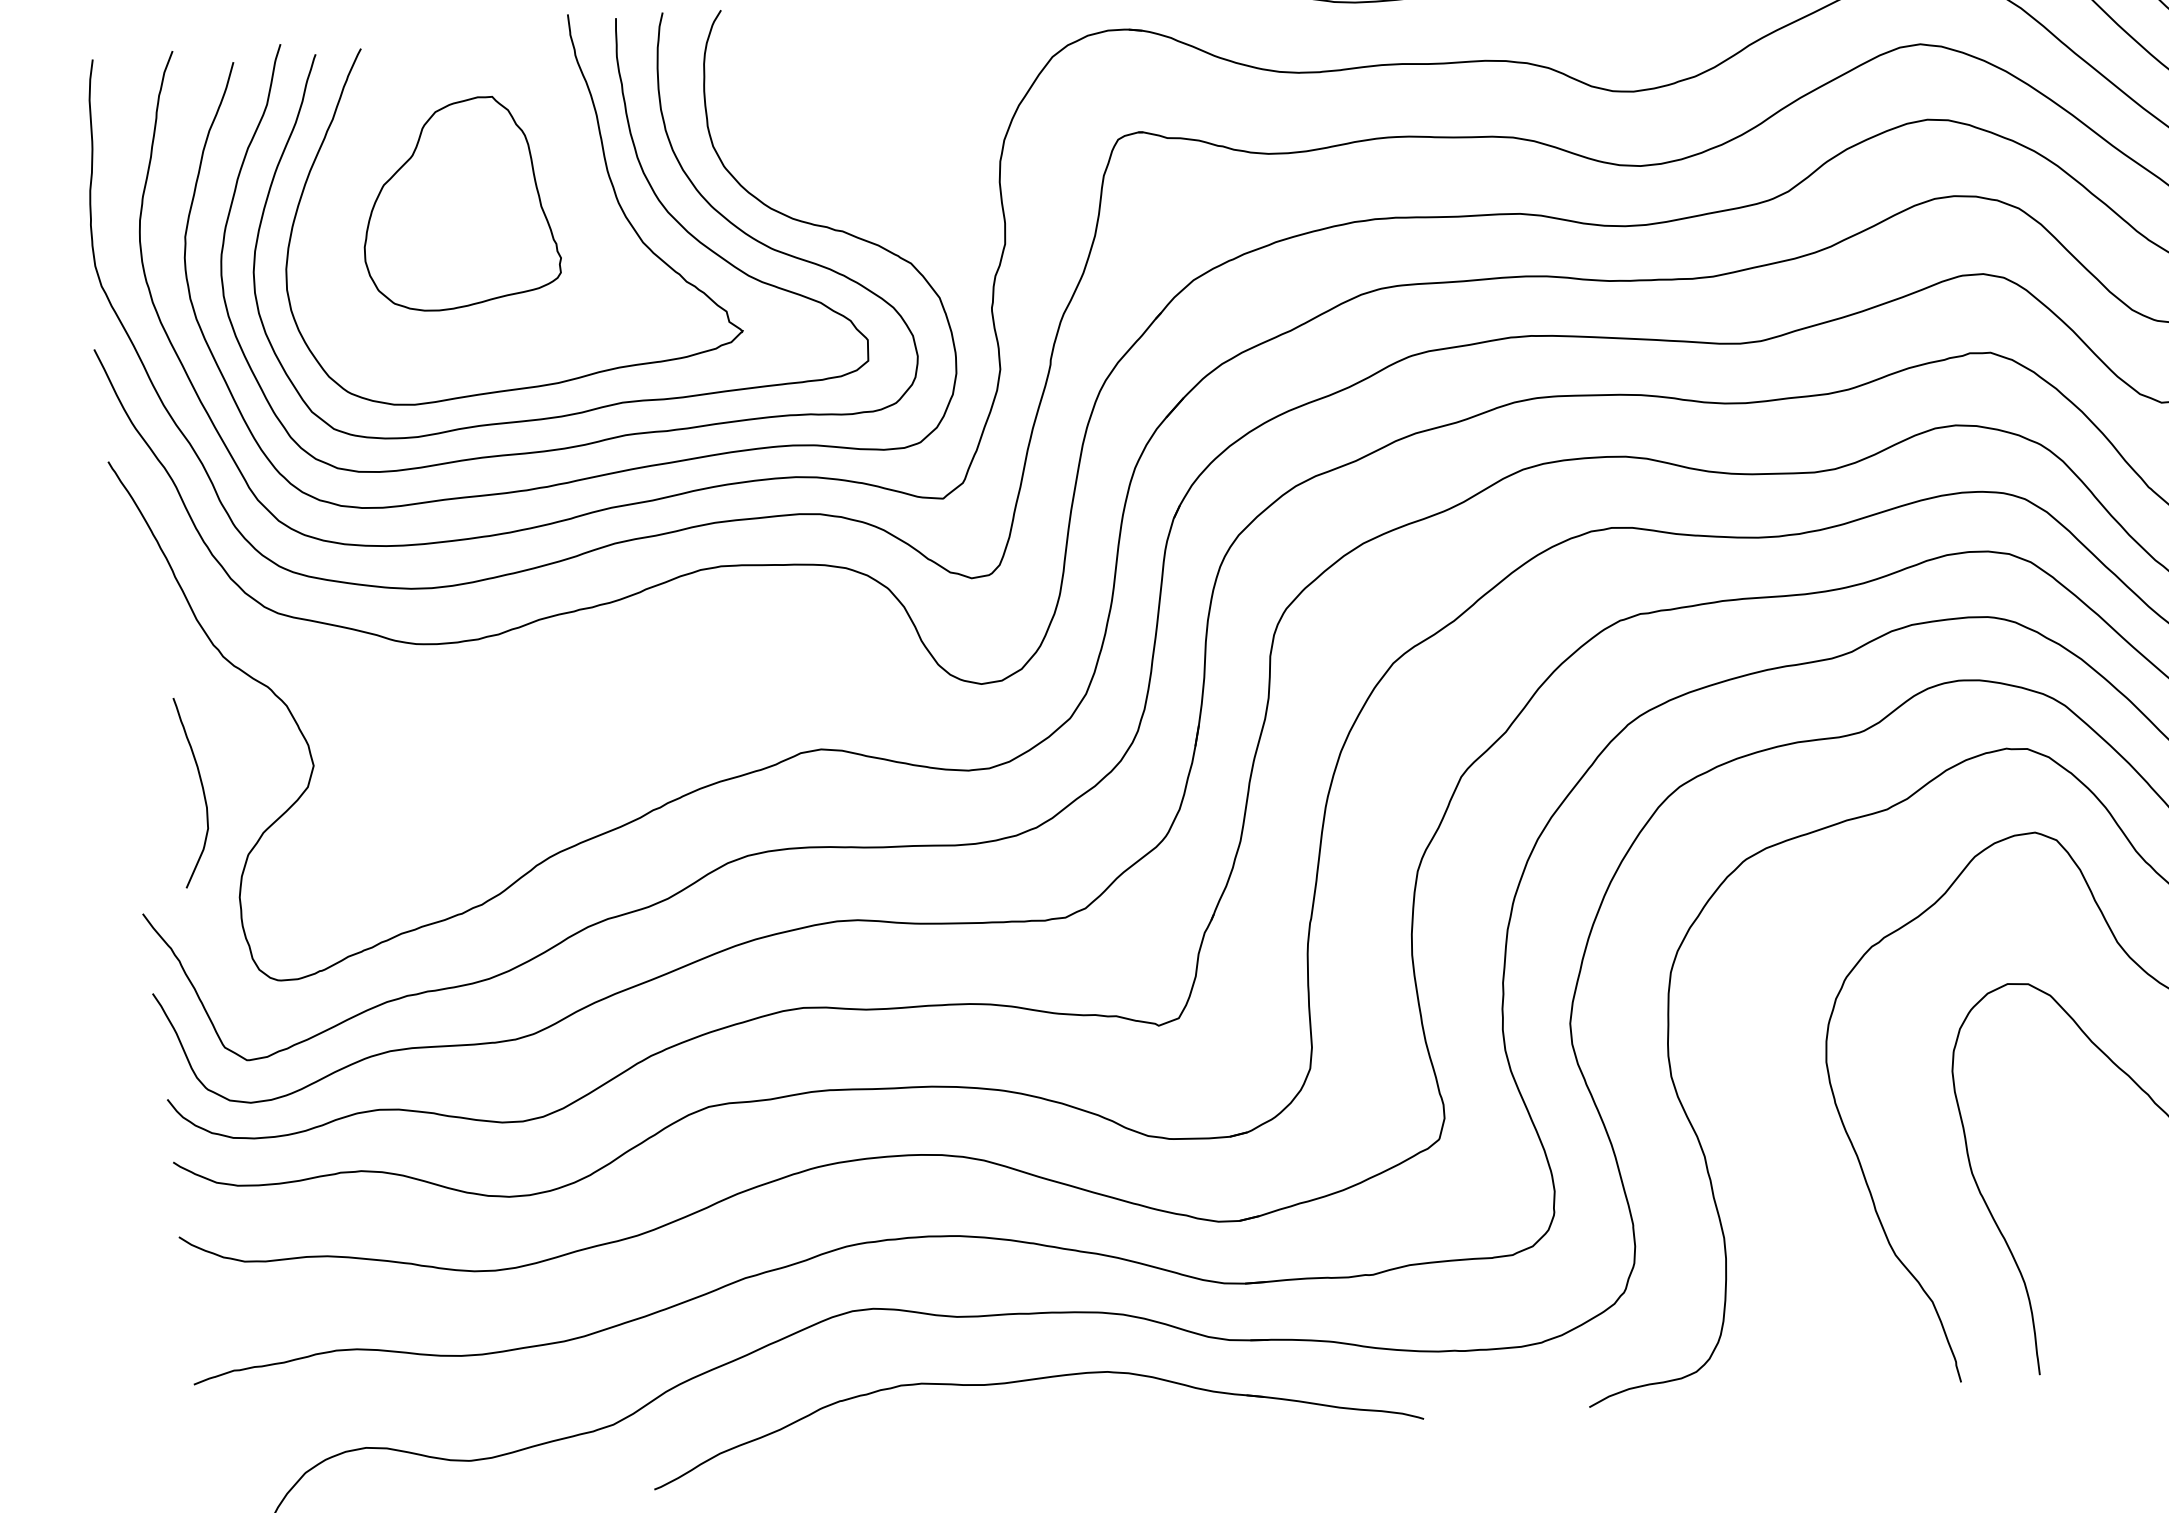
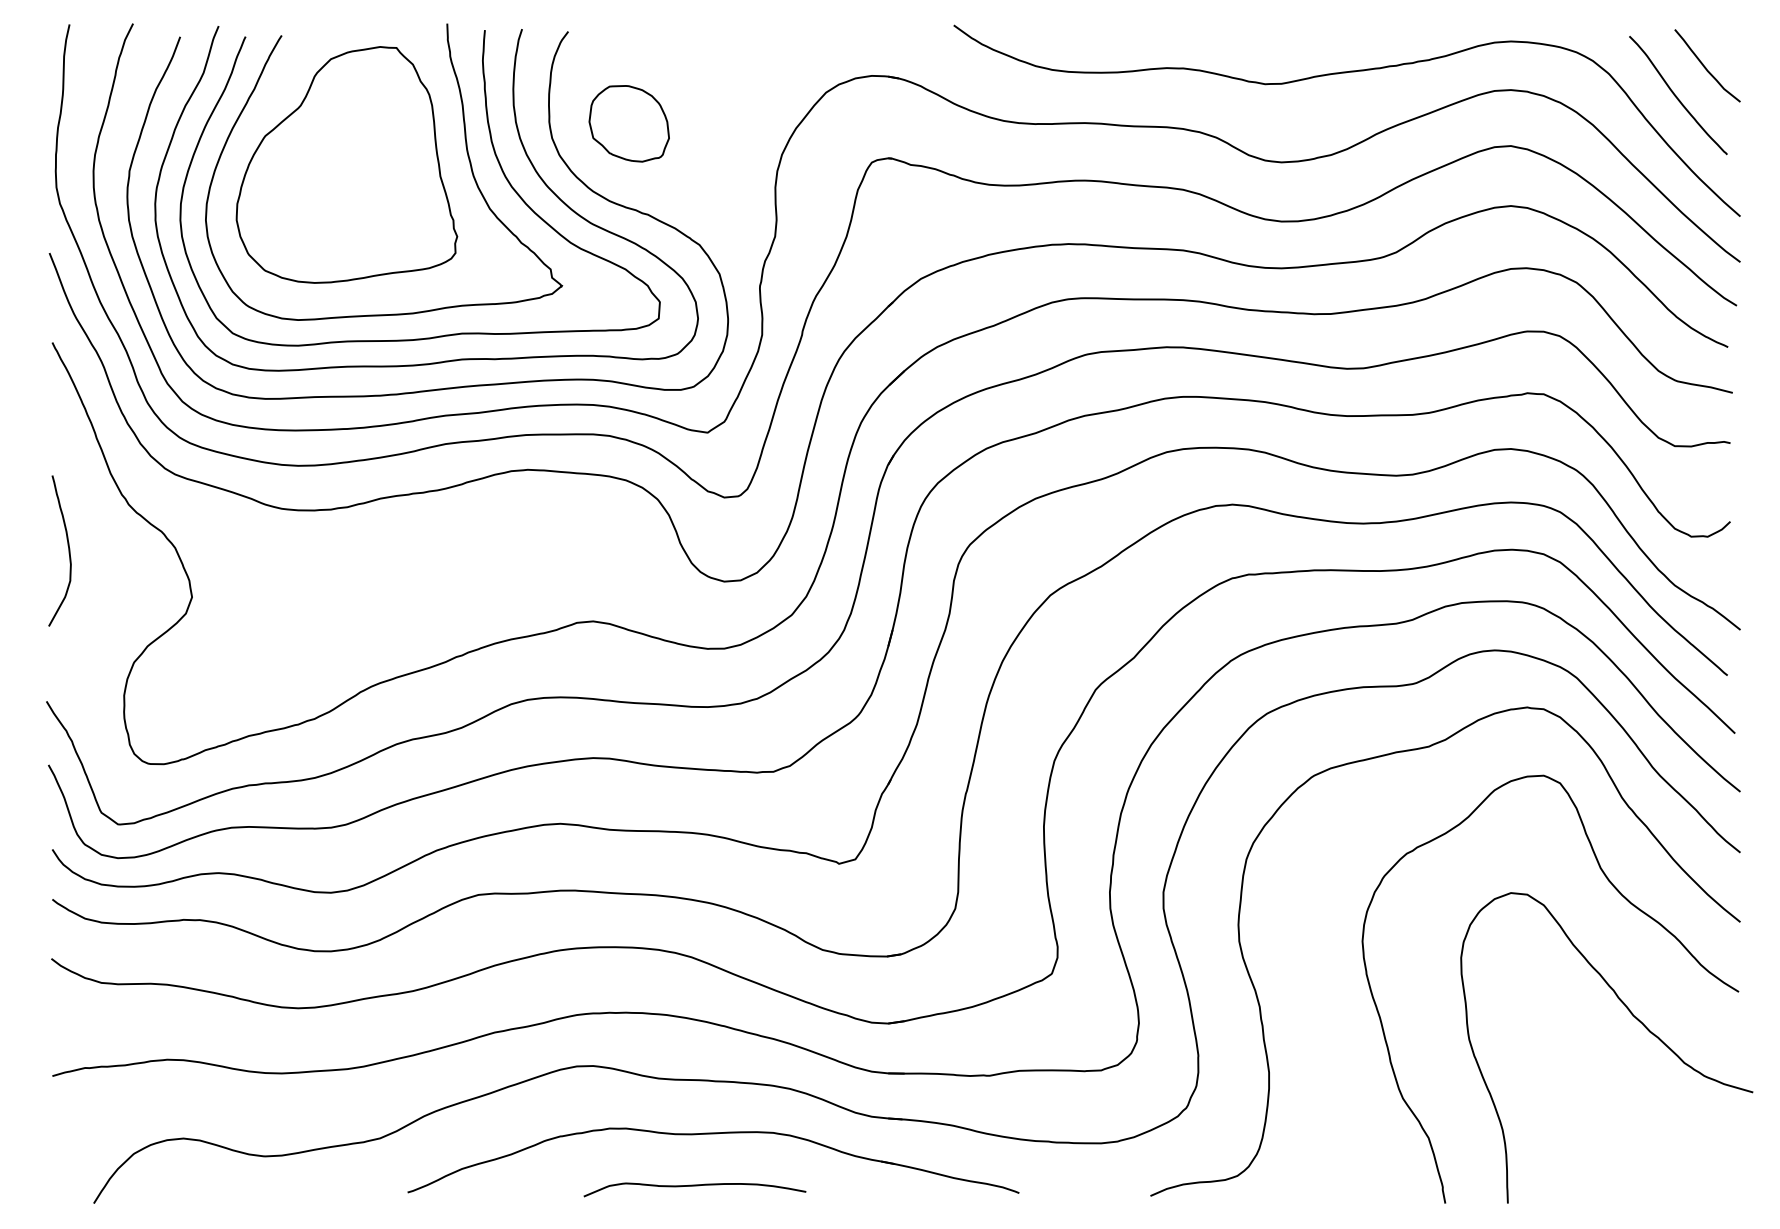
part: (807, 118) -> (628, 123), added
part: (457, 203) -> (346, 164), size x1.43
curve: (202, 790) -> (68, 550), moved
curve: (1014, 1448) -> (694, 1186), added

